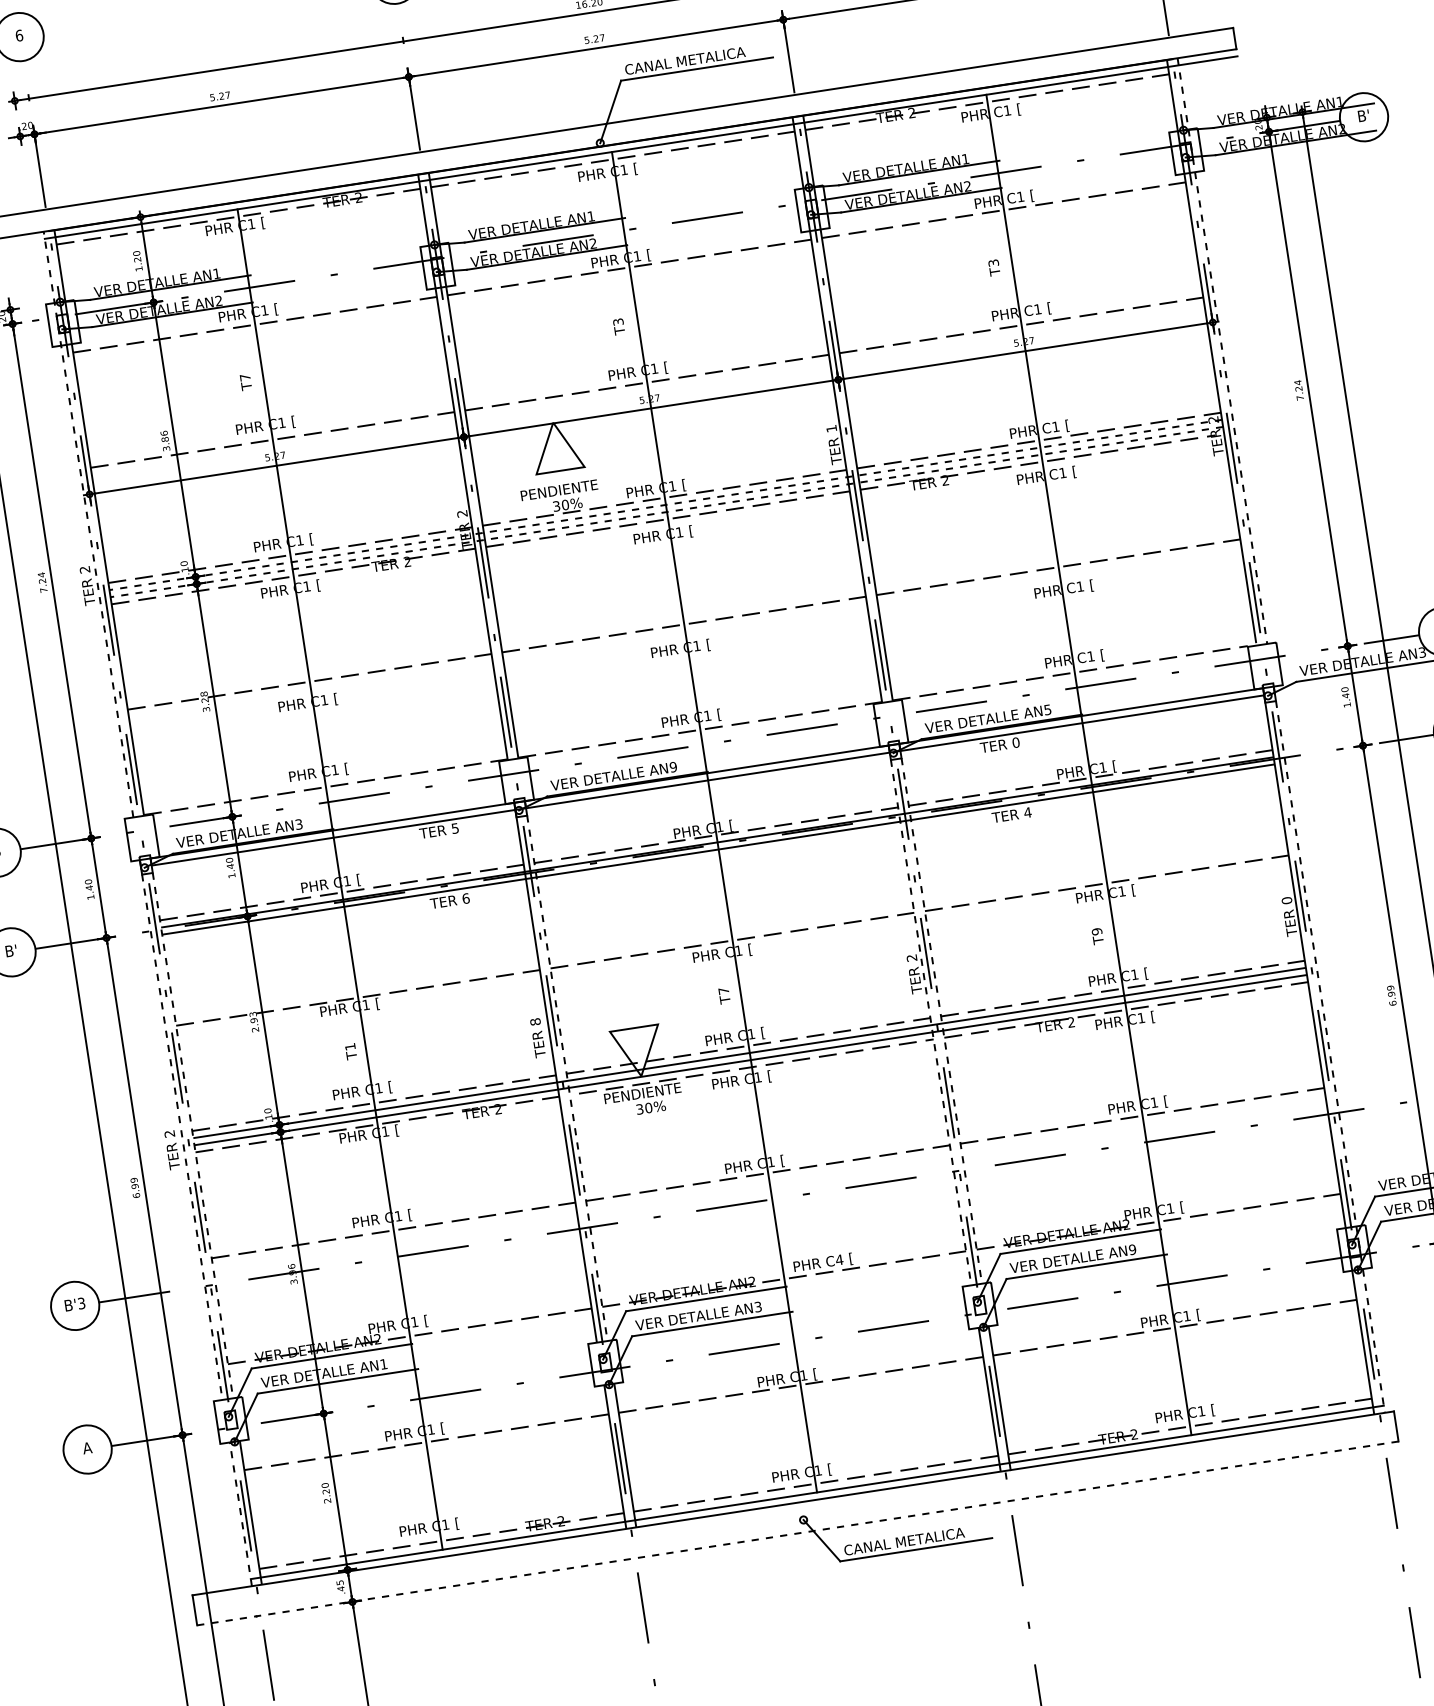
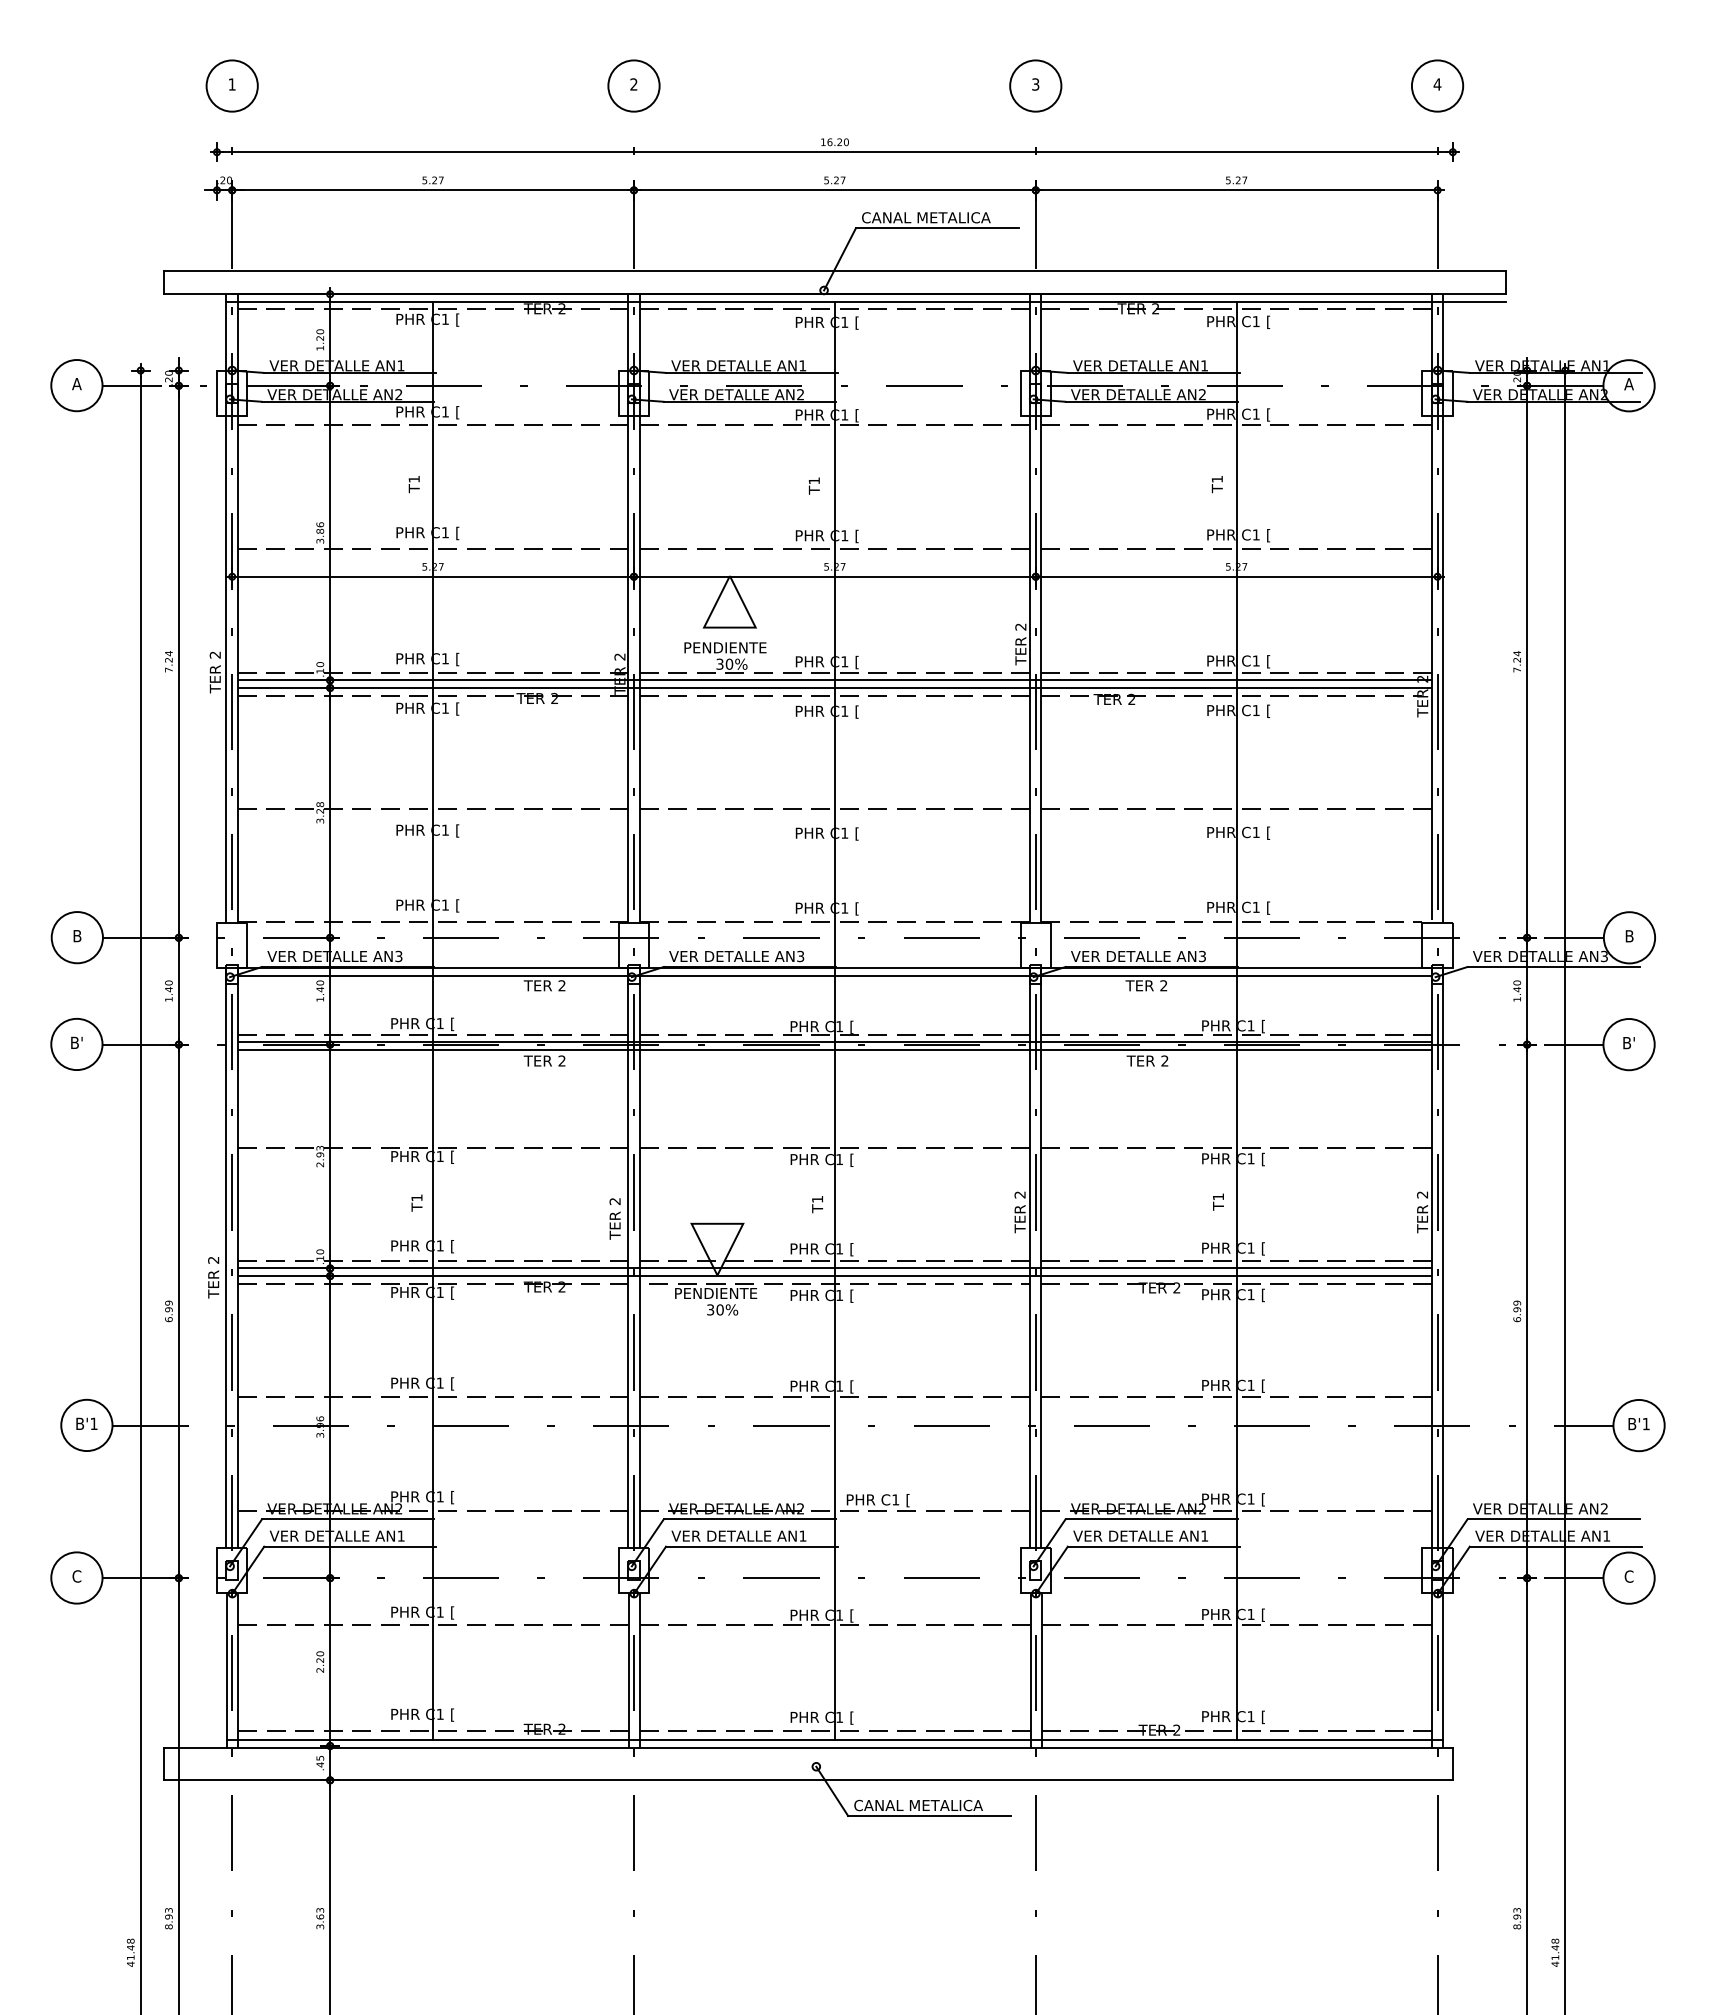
text: (18, 35) -> (231, 84), 6 -> 1
text: (1363, 116) -> (1628, 384), B' -> A
text: (992, 262) -> (1216, 478), T3 -> T1
text: (617, 321) -> (813, 480), T3 -> T1
line: (1222, 351) -> (1443, 608), dashed -> solid
text: (244, 376) -> (413, 478), T7 -> T1
text: (831, 428) -> (1020, 626), 1 -> 2
line: (665, 505) -> (834, 680), dashed -> solid
line: (666, 511) -> (834, 687), dashed -> solid
line: (88, 523) -> (226, 607), dashed -> solid
text: (1047, 708) -> (1202, 955), AN5 -> AN3
text: (1015, 742) -> (1163, 985), 0 -> 2
text: (673, 767) -> (800, 956), AN9 -> AN3
text: (1027, 812) -> (1164, 1060), 4 -> 2
text: (454, 828) -> (561, 985), 5 -> 2
text: (465, 898) -> (561, 1060), 6 -> 2
text: (1286, 900) -> (1422, 1194), 0 -> 2
text: (1097, 931) -> (1218, 1196), T9 -> T1
text: (723, 991) -> (817, 1199), T7 -> T1
line: (940, 1013) -> (1041, 1257), dashed -> solid
line: (929, 1015) -> (1029, 1257), dashed -> solid
text: (534, 1022) -> (614, 1201), 8 -> 2
line: (1329, 1050) -> (1443, 1358), dashed -> solid
line: (566, 1070) -> (639, 1257), dashed -> solid
line: (191, 1127) -> (237, 1257), dashed -> solid
line: (181, 1129) -> (226, 1257), dashed -> solid
text: (1132, 1249) -> (1204, 1535), AN9 -> AN1
text: (839, 1259) -> (895, 1499), C4 -> C1
text: (81, 1303) -> (93, 1423), B'3 -> B'1
text: (757, 1306) -> (802, 1535), AN3 -> AN1
text: (87, 1448) -> (76, 1576), A -> C
line: (241, 1514) -> (227, 1670), dashed -> solid
line: (798, 1532) -> (808, 1779), dashed -> solid

